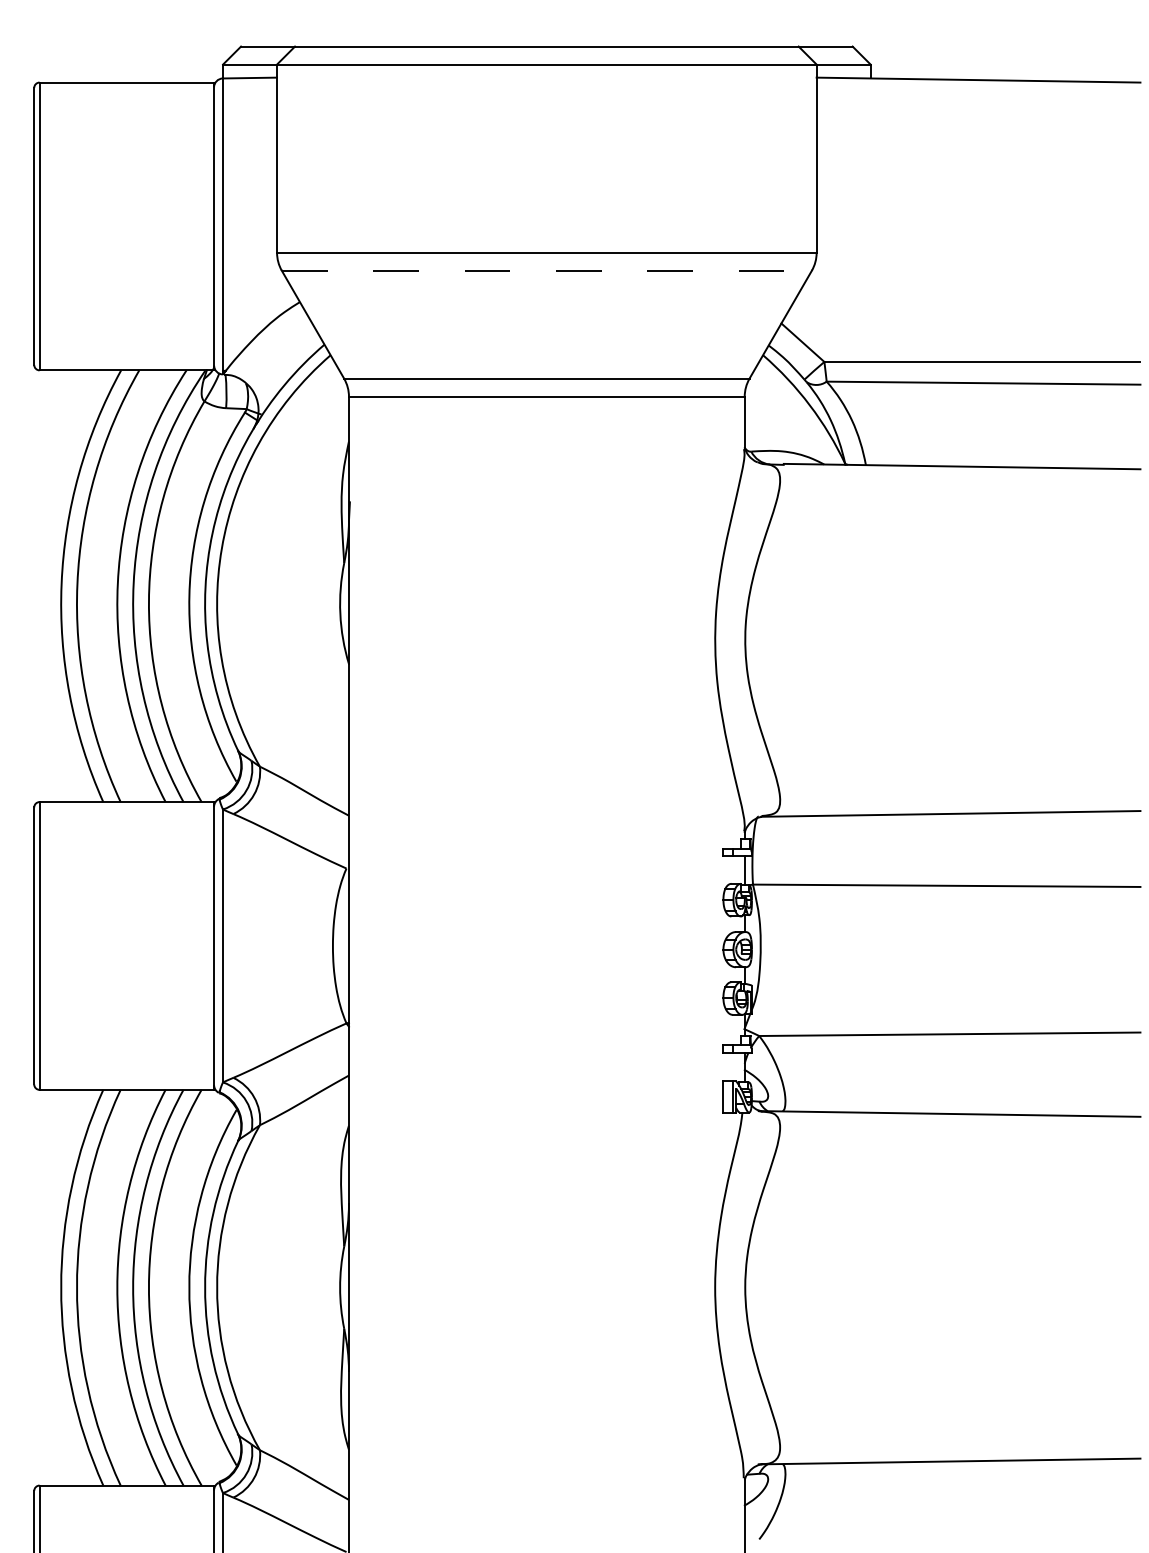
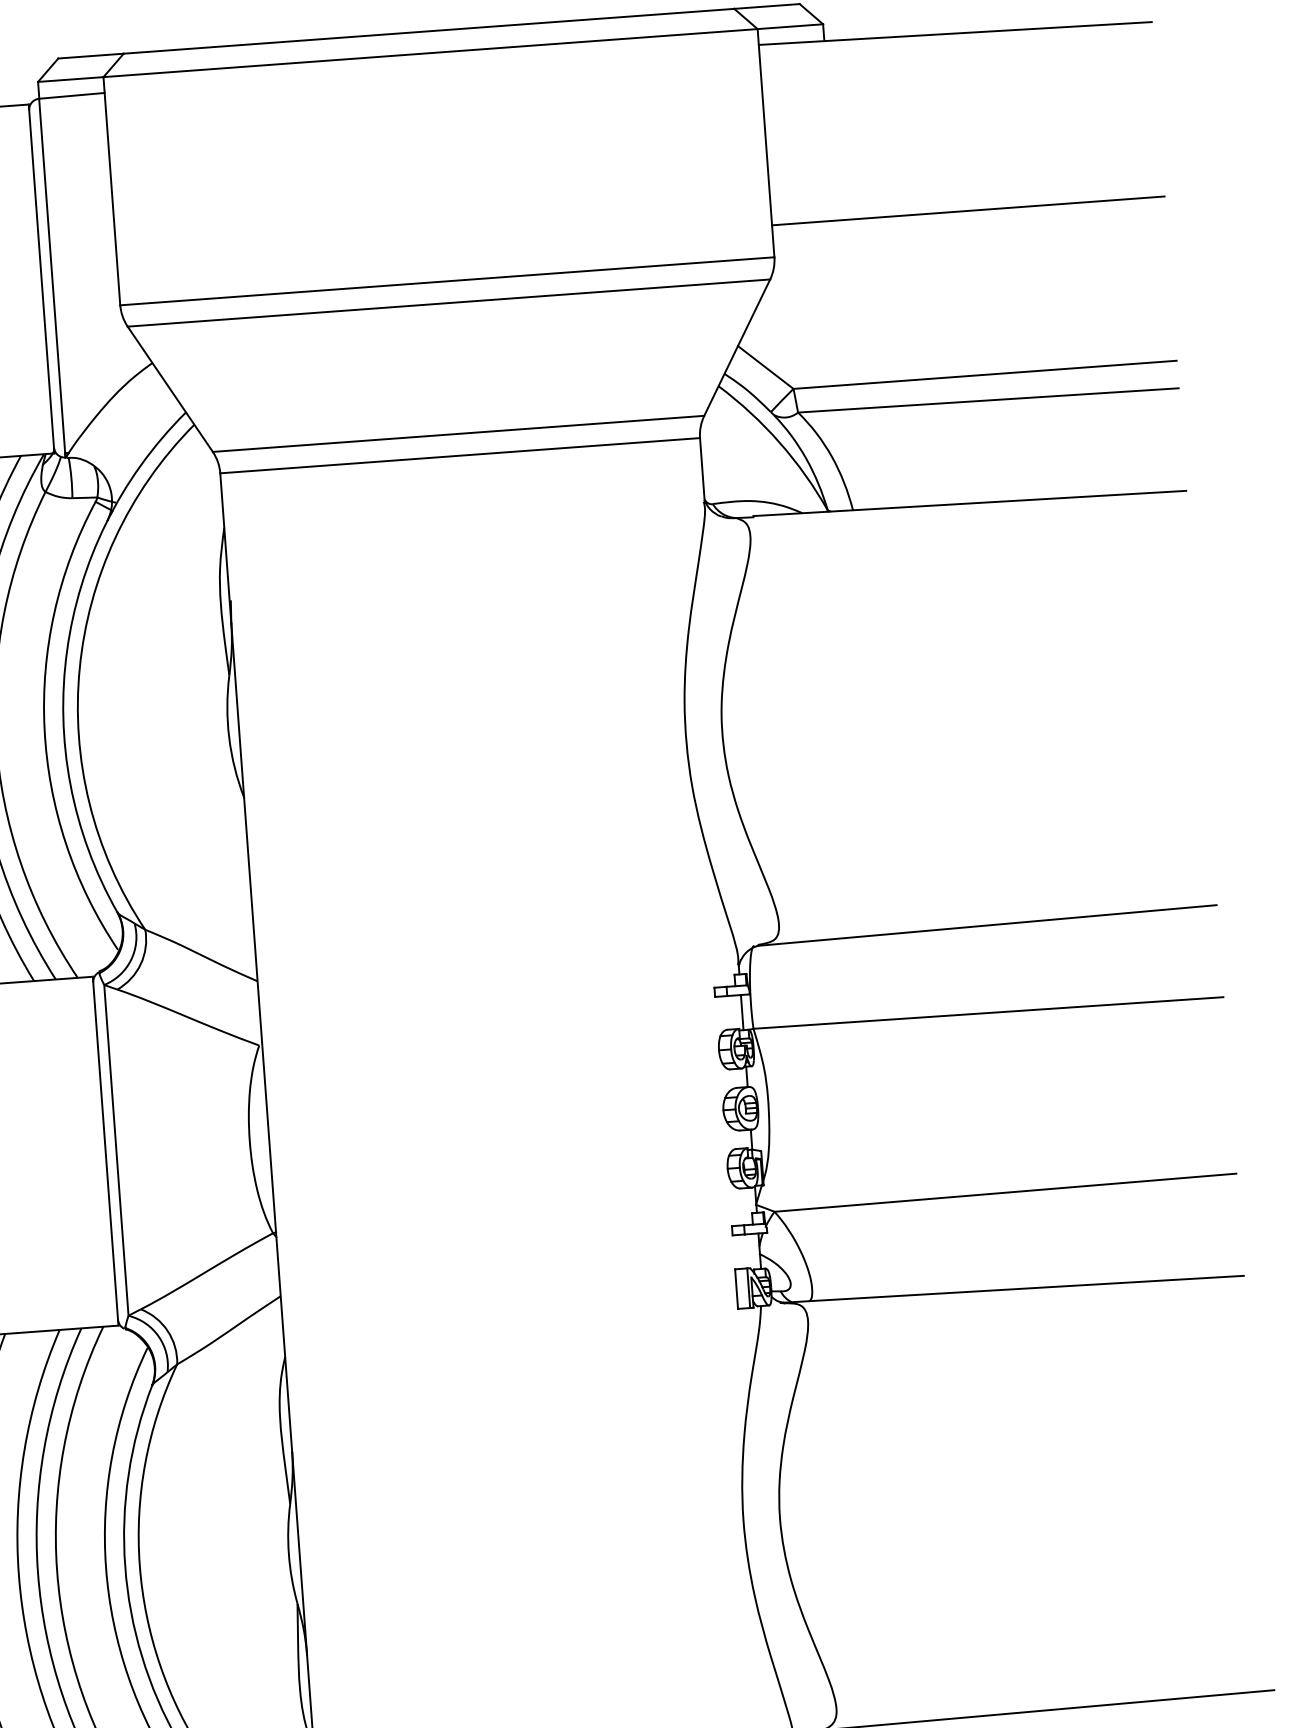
line: (978, 226) -> (968, 210), added
line: (546, 270) -> (448, 302), dashed -> solid

